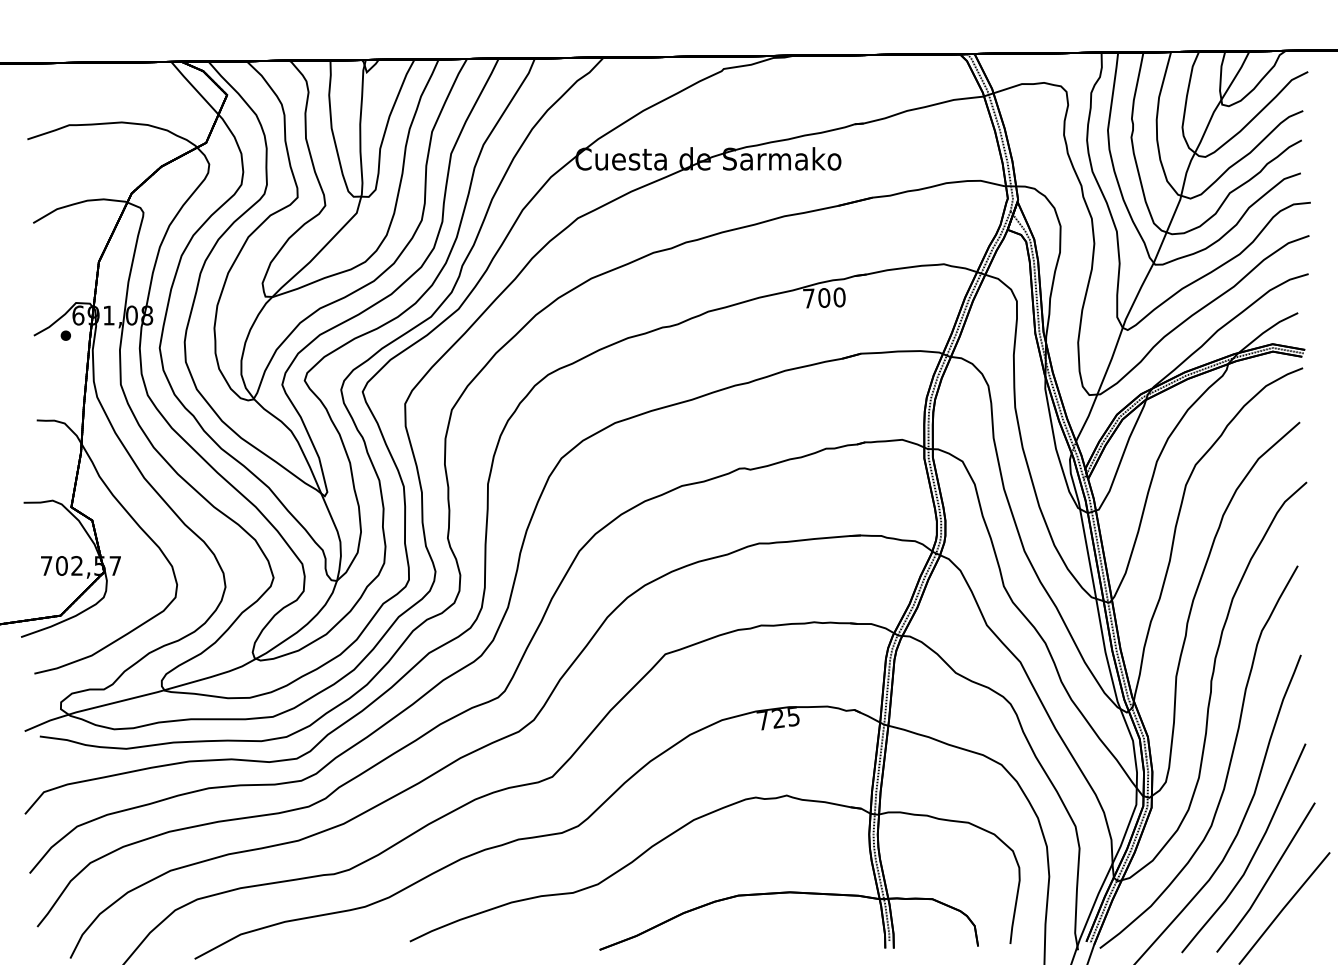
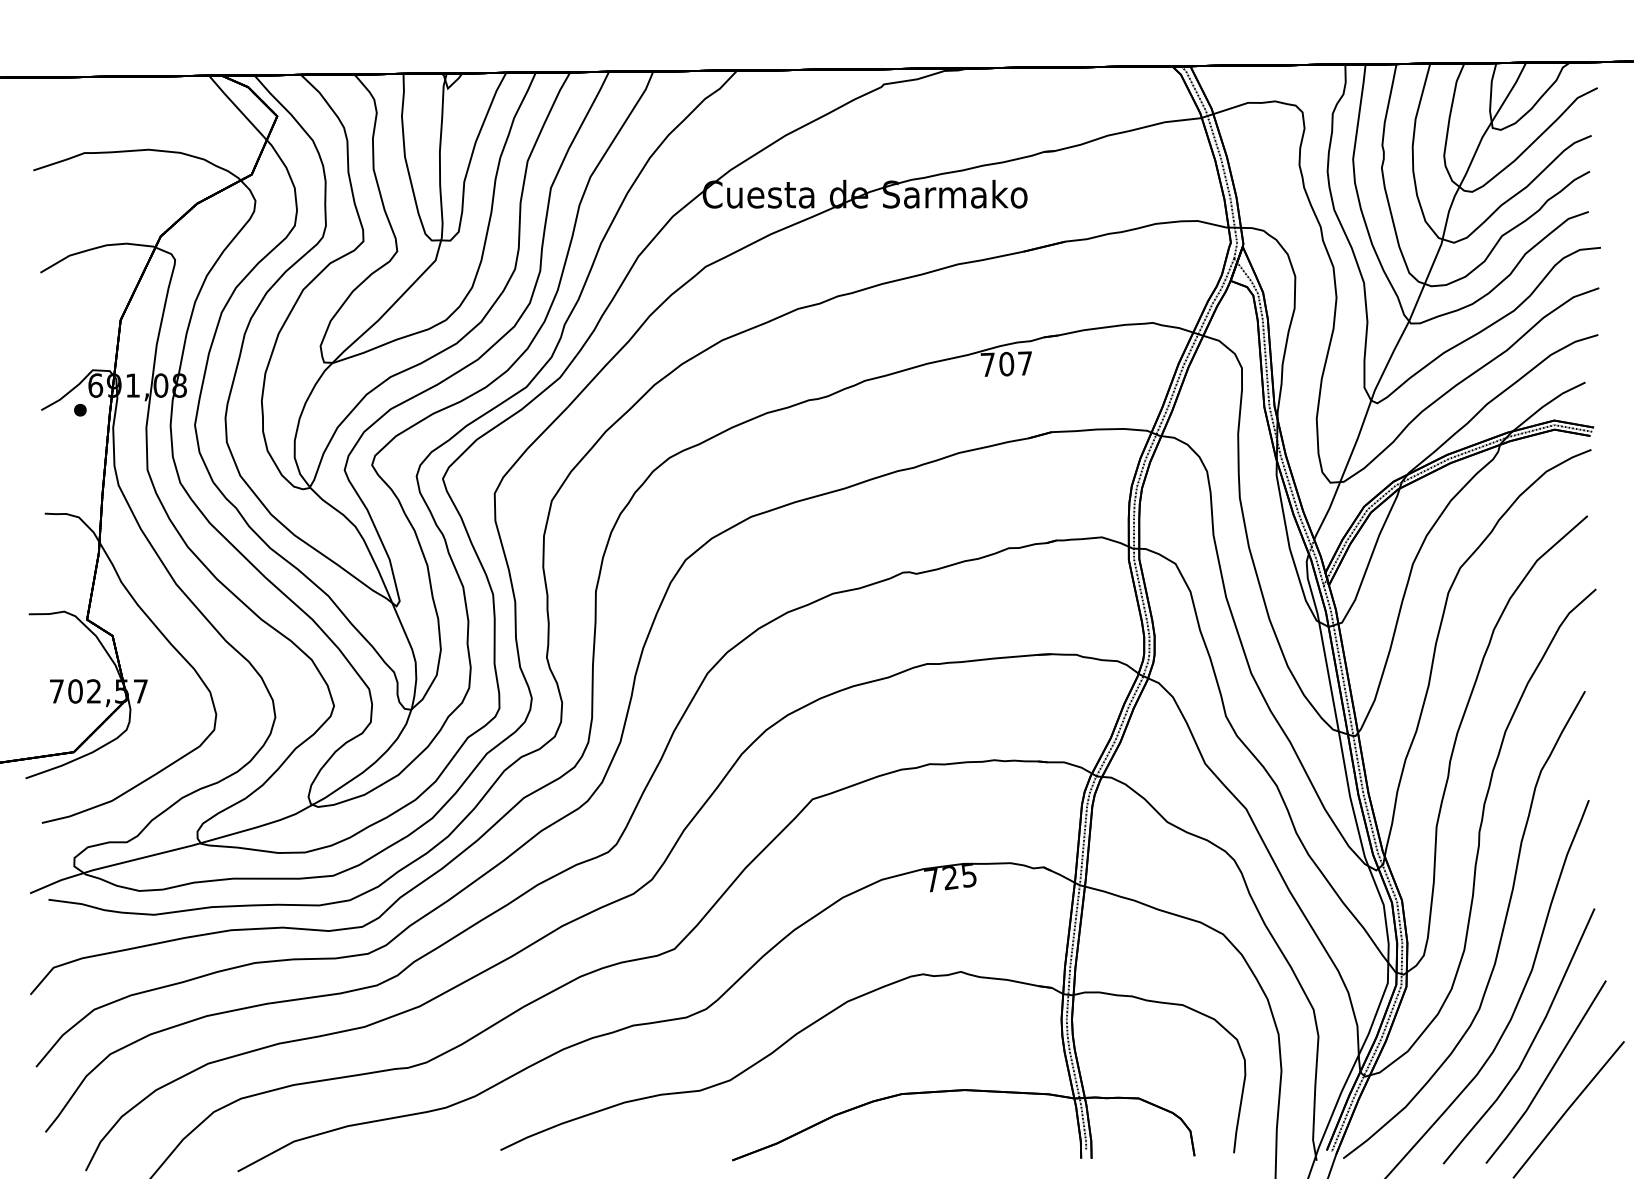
text: (839, 297) -> (1025, 363), 700 -> 707

